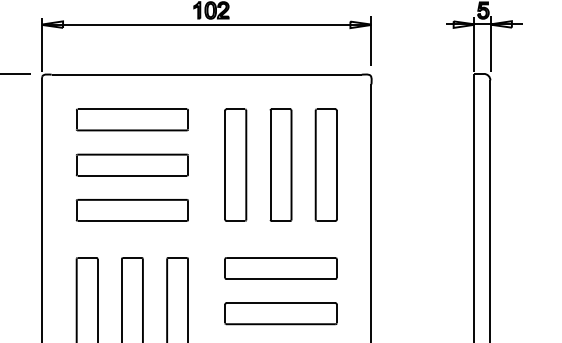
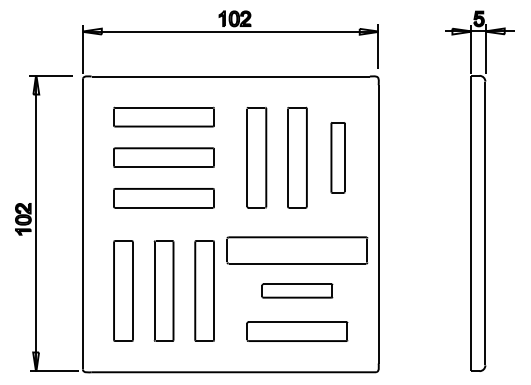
part: (325, 164) -> (337, 157), size x0.7
part: (281, 268) -> (297, 250), size x1.4
part: (281, 313) -> (297, 290), size x0.7

